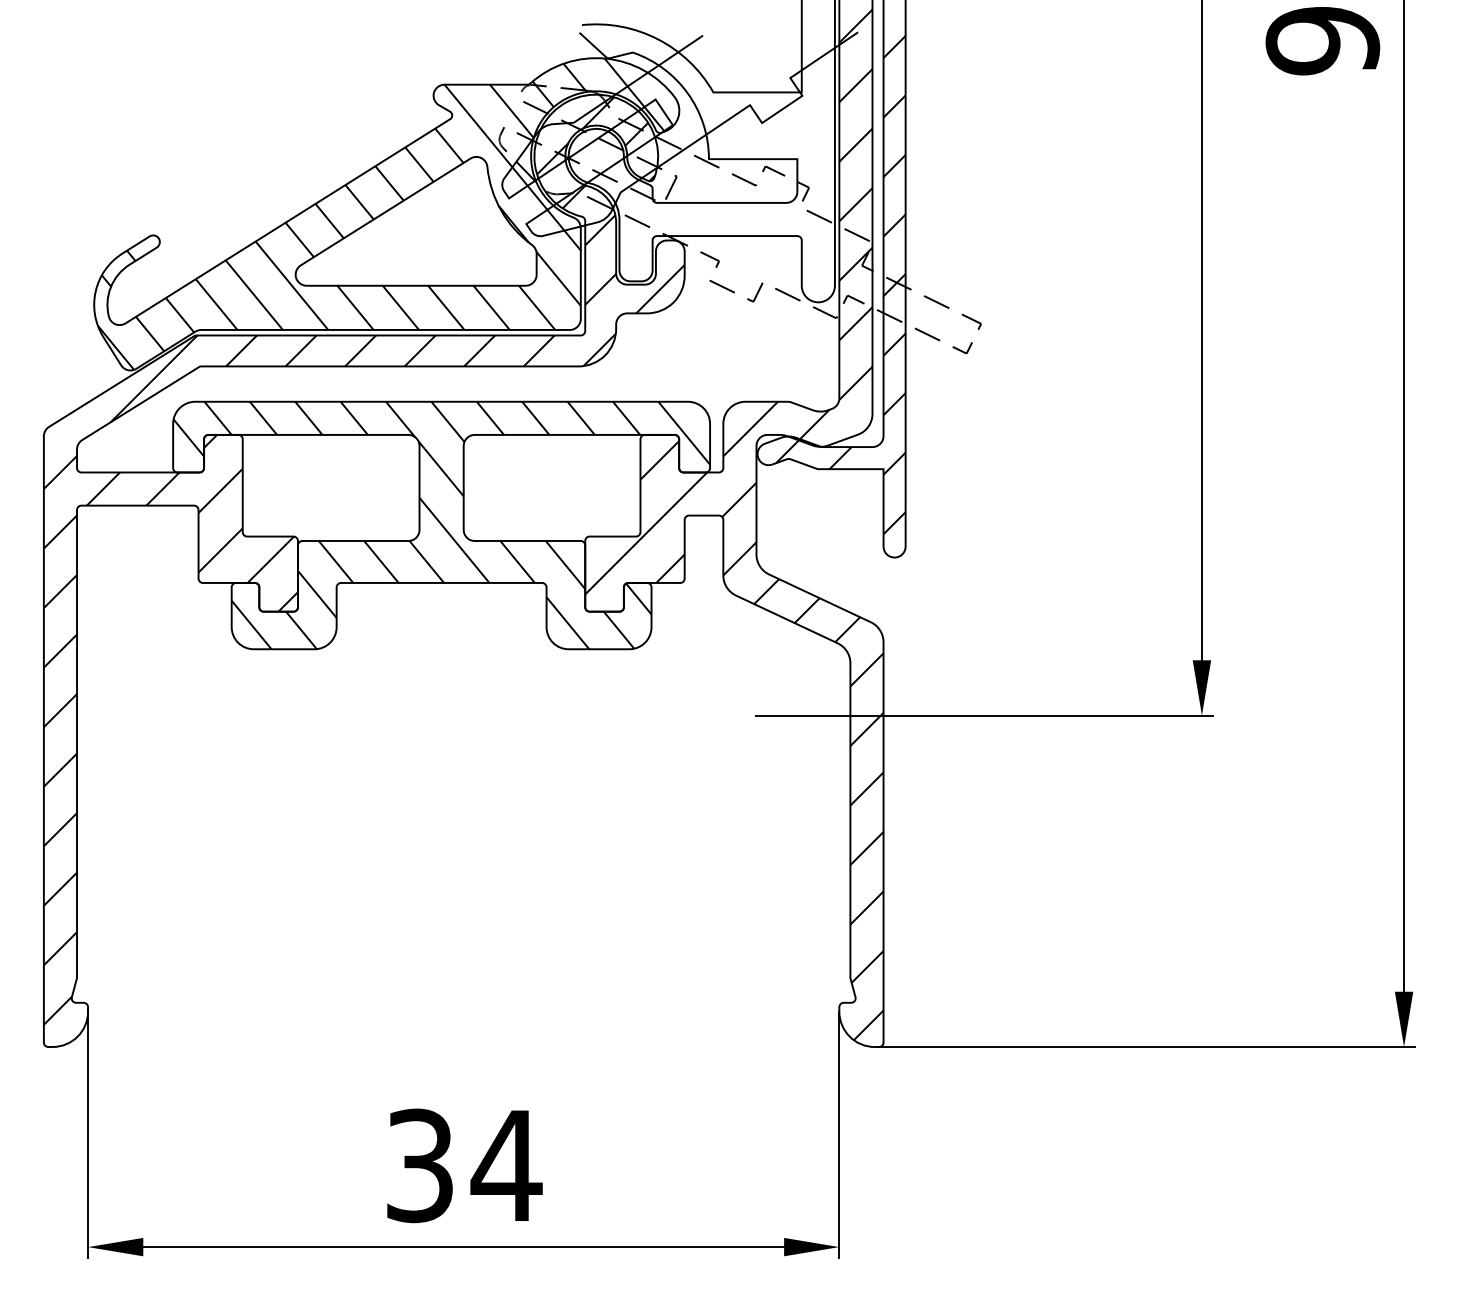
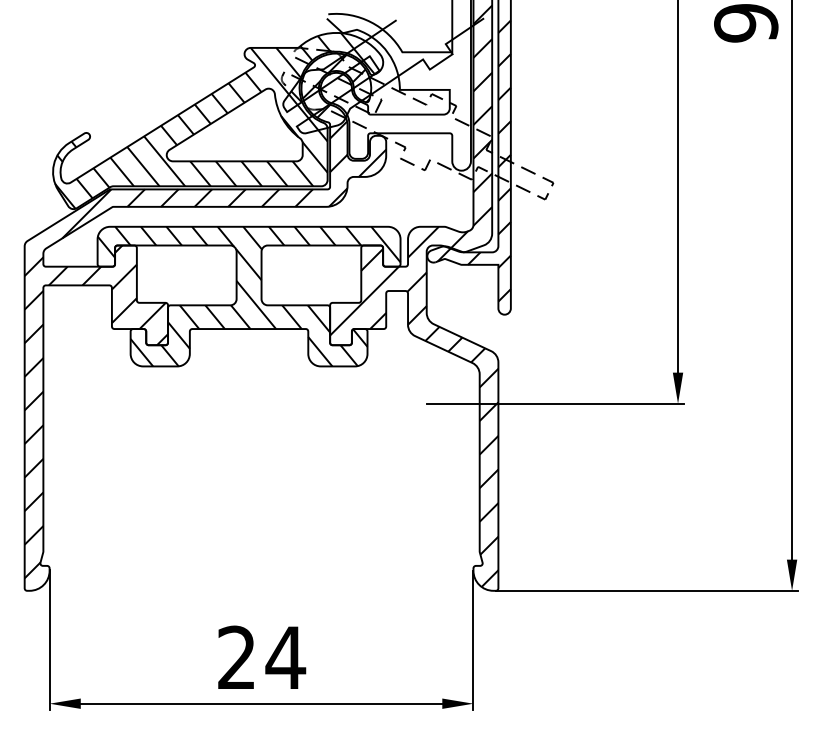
text: (419, 1165) -> (236, 657), 34 -> 24

